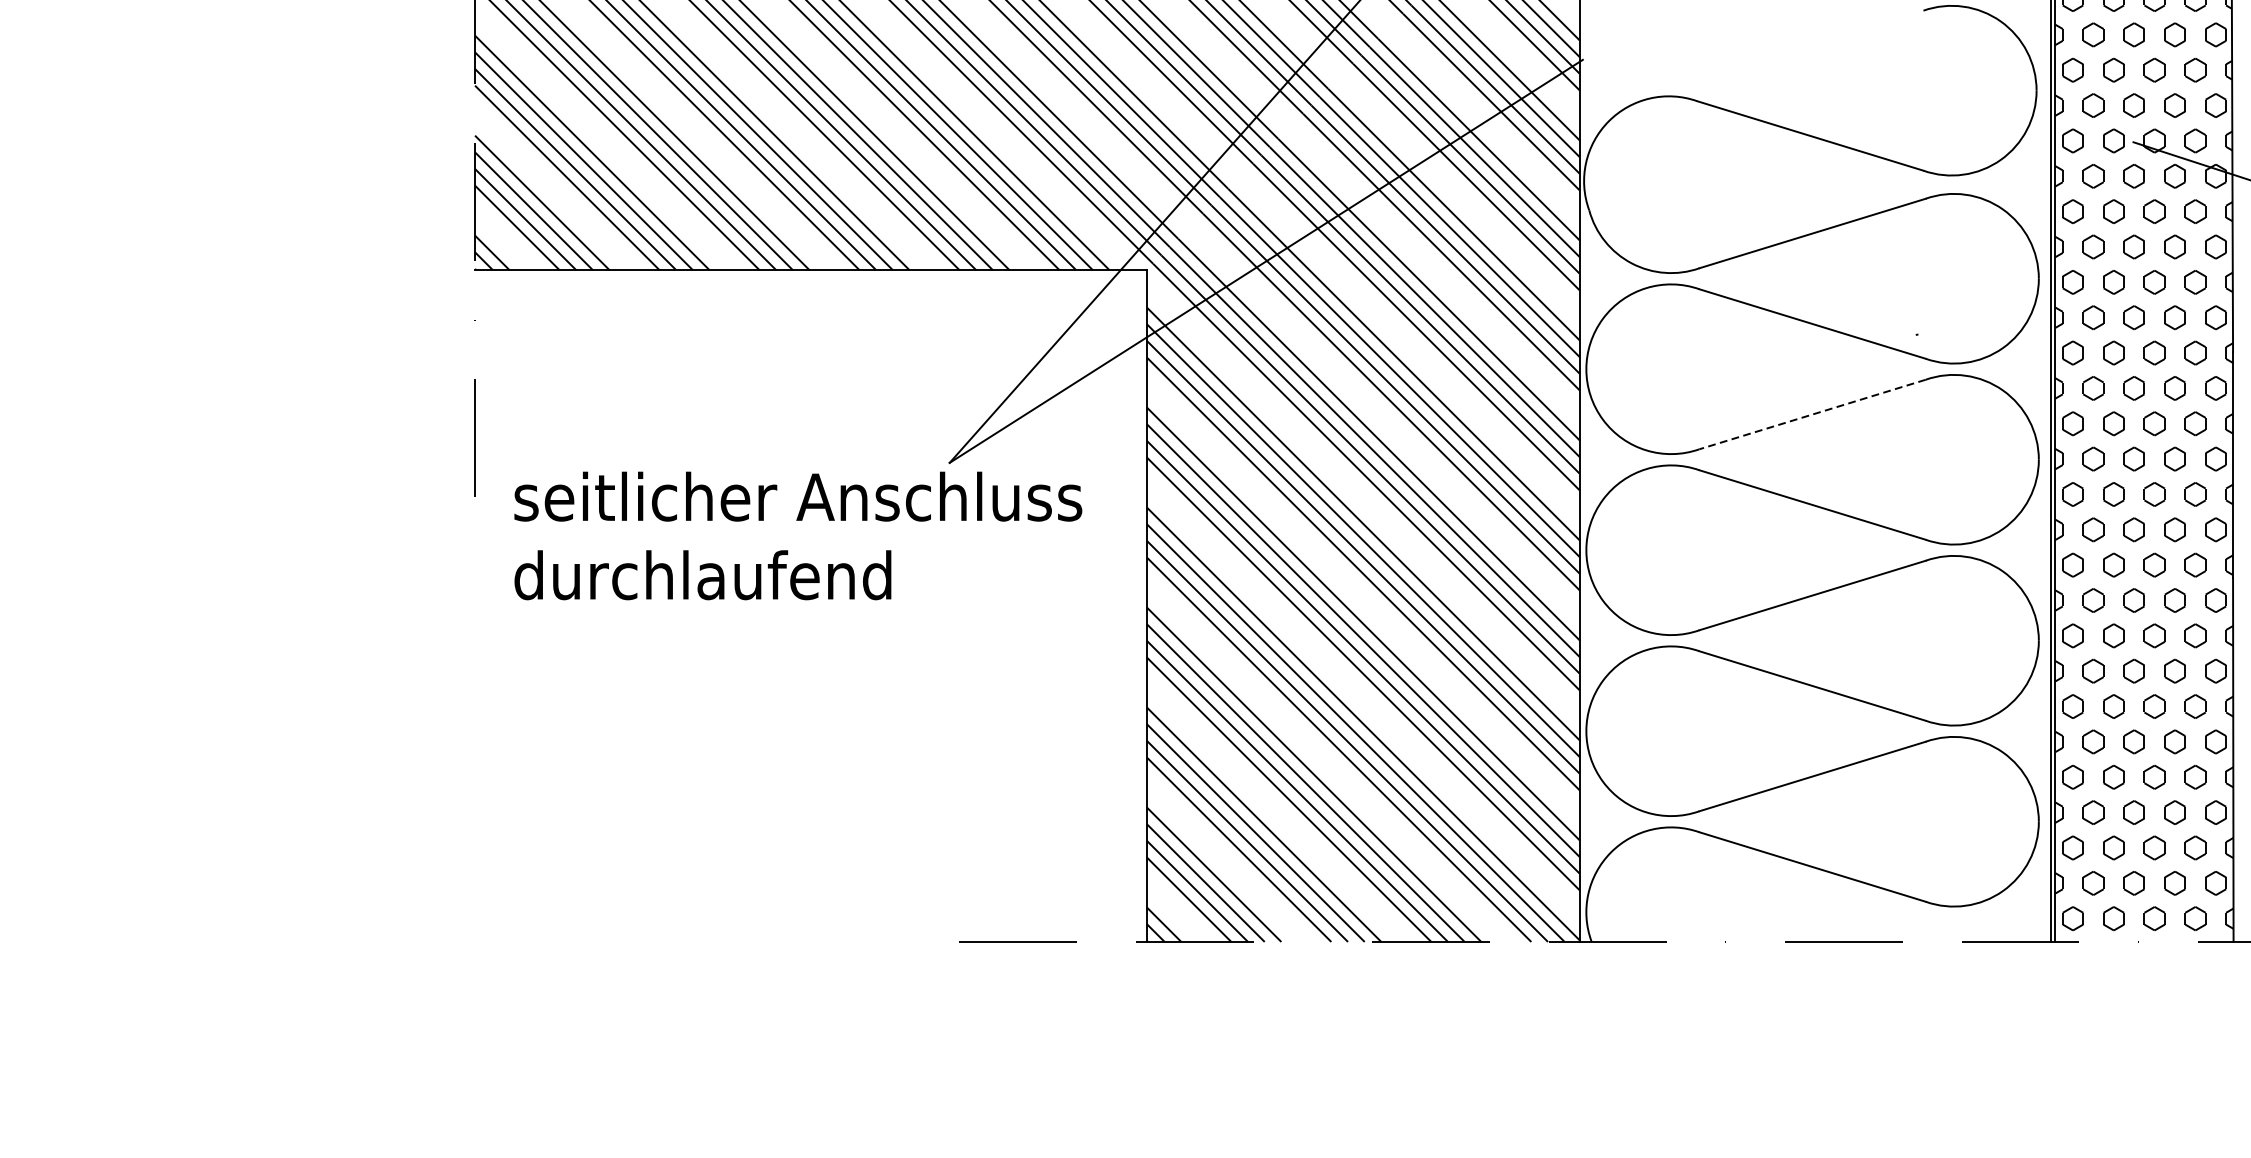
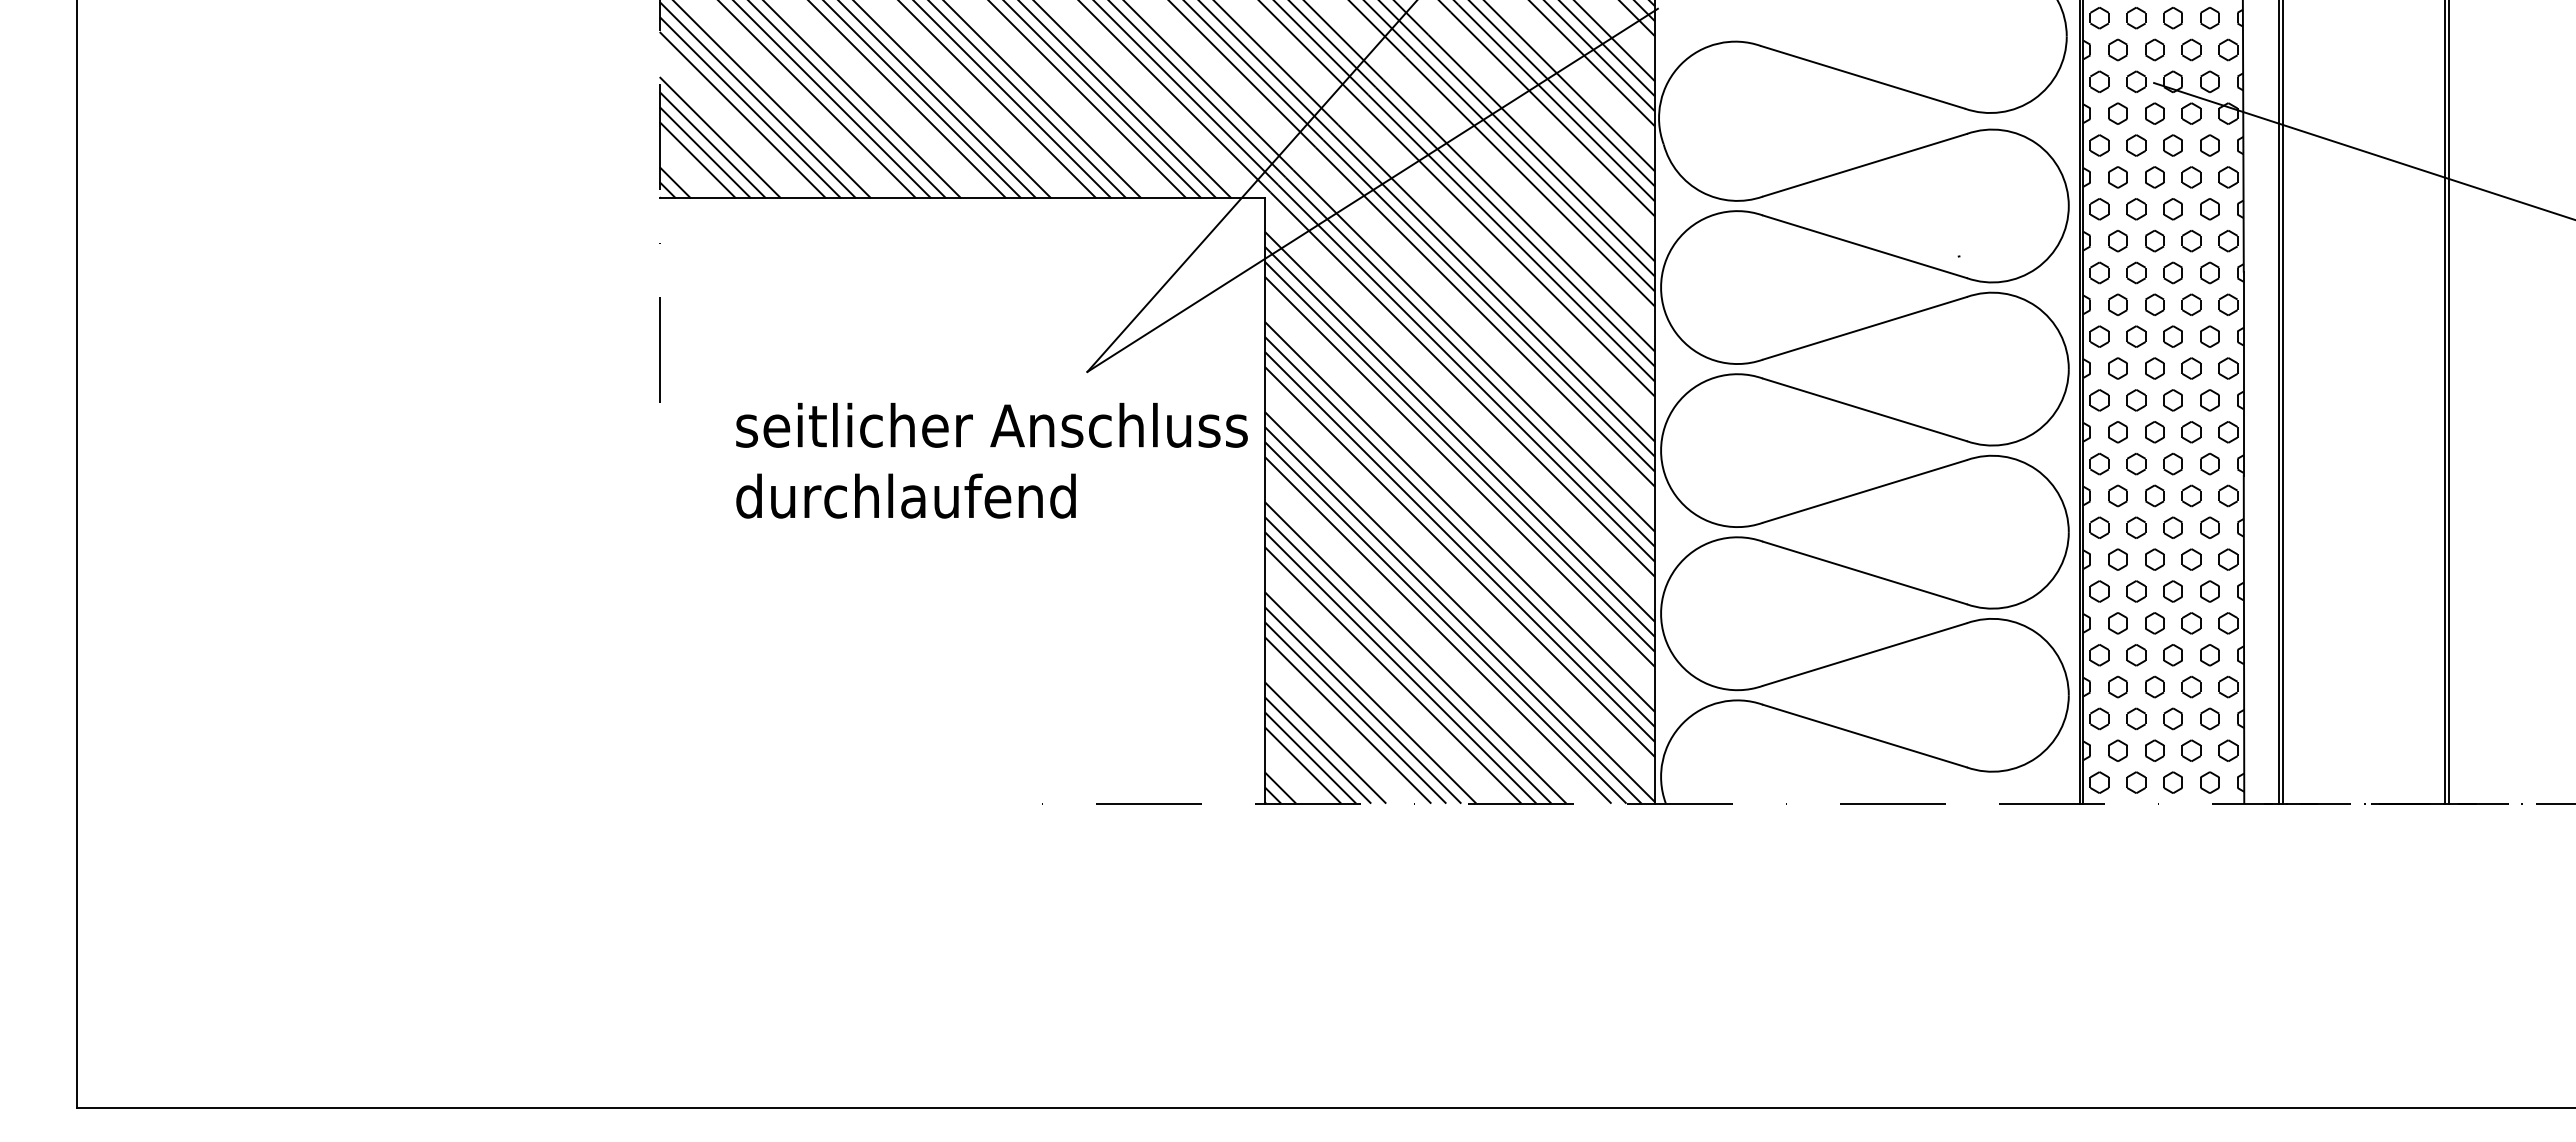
line: (1812, 414) -> (1864, 328), dashed -> solid
text: (797, 535) -> (991, 460), moved

